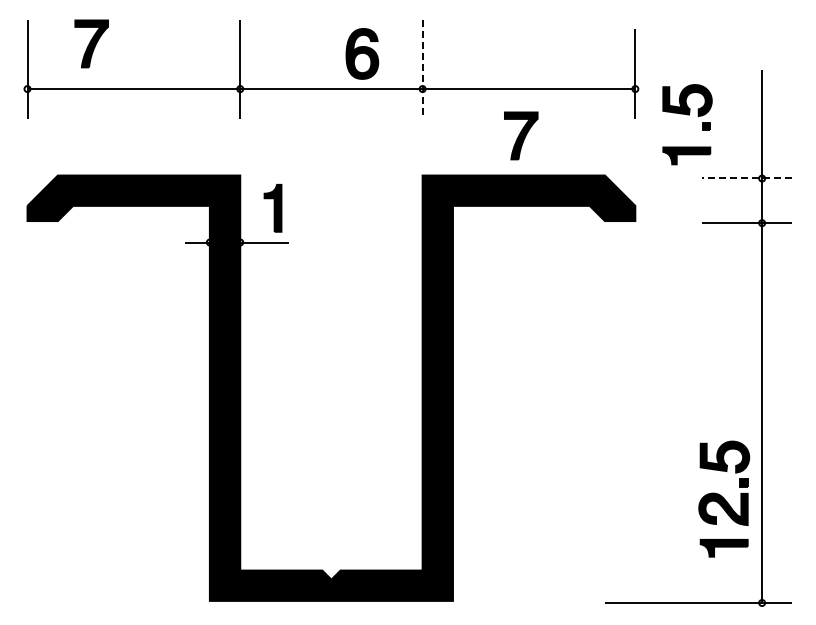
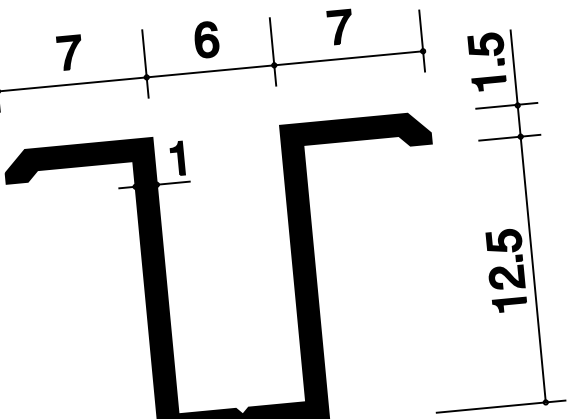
part: (91, 43) -> (69, 52), moved
part: (362, 53) -> (206, 39), moved
line: (422, 69) -> (272, 51), dashed -> solid
part: (687, 115) -> (487, 55), moved
part: (521, 135) -> (340, 26), moved
line: (746, 177) -> (506, 105), dashed -> solid
part: (724, 498) -> (506, 270), moved

